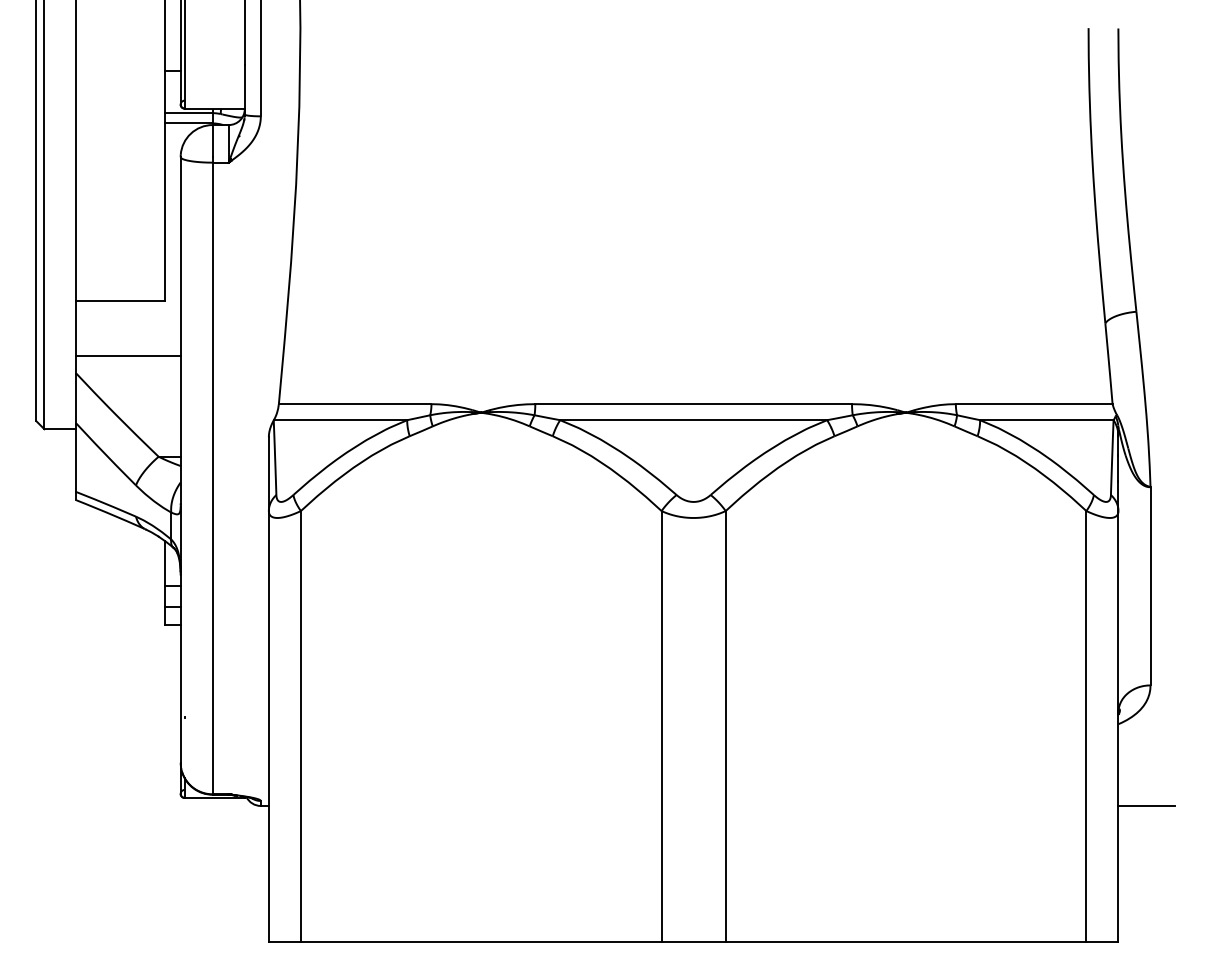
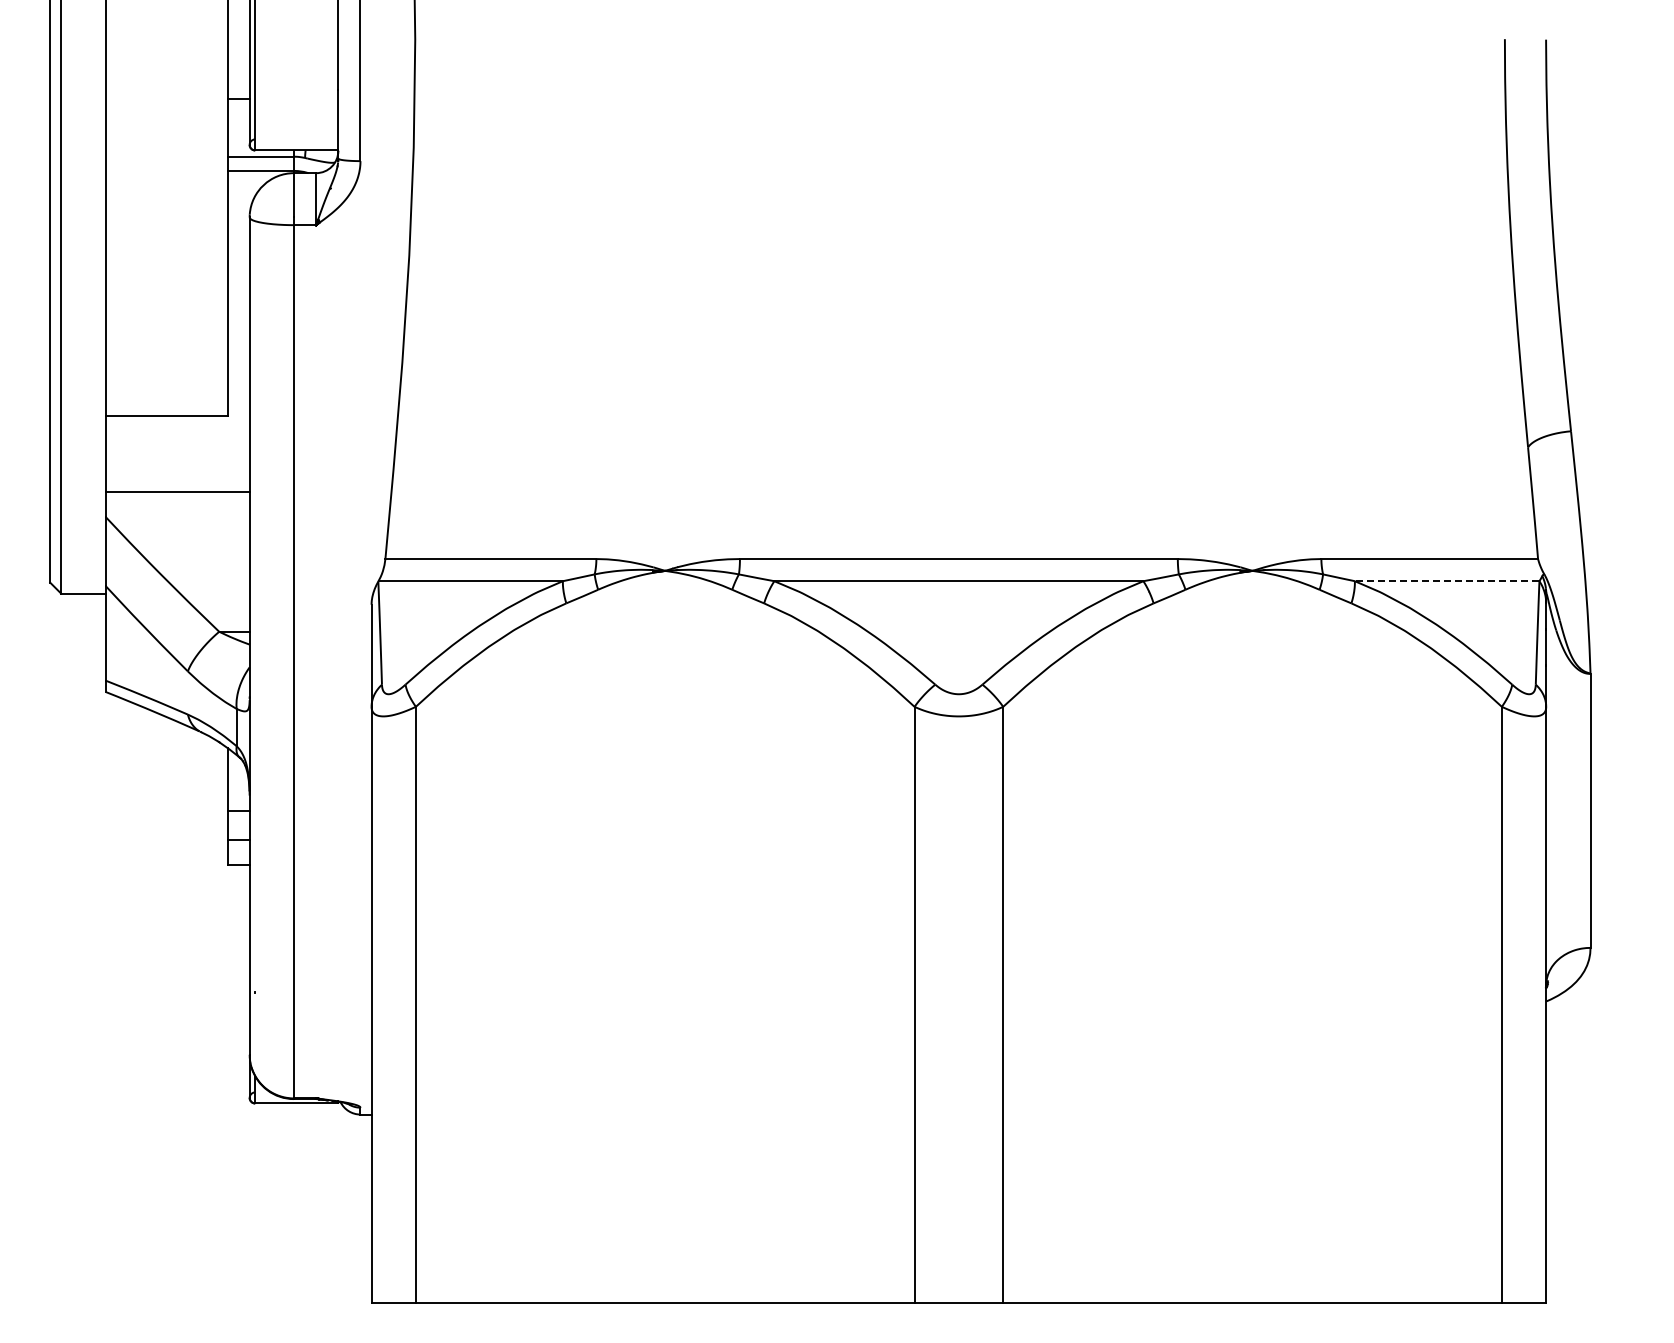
line: (1046, 420) -> (1446, 581), solid -> dashed
line: (1146, 805) -> (1584, 1114), removed

